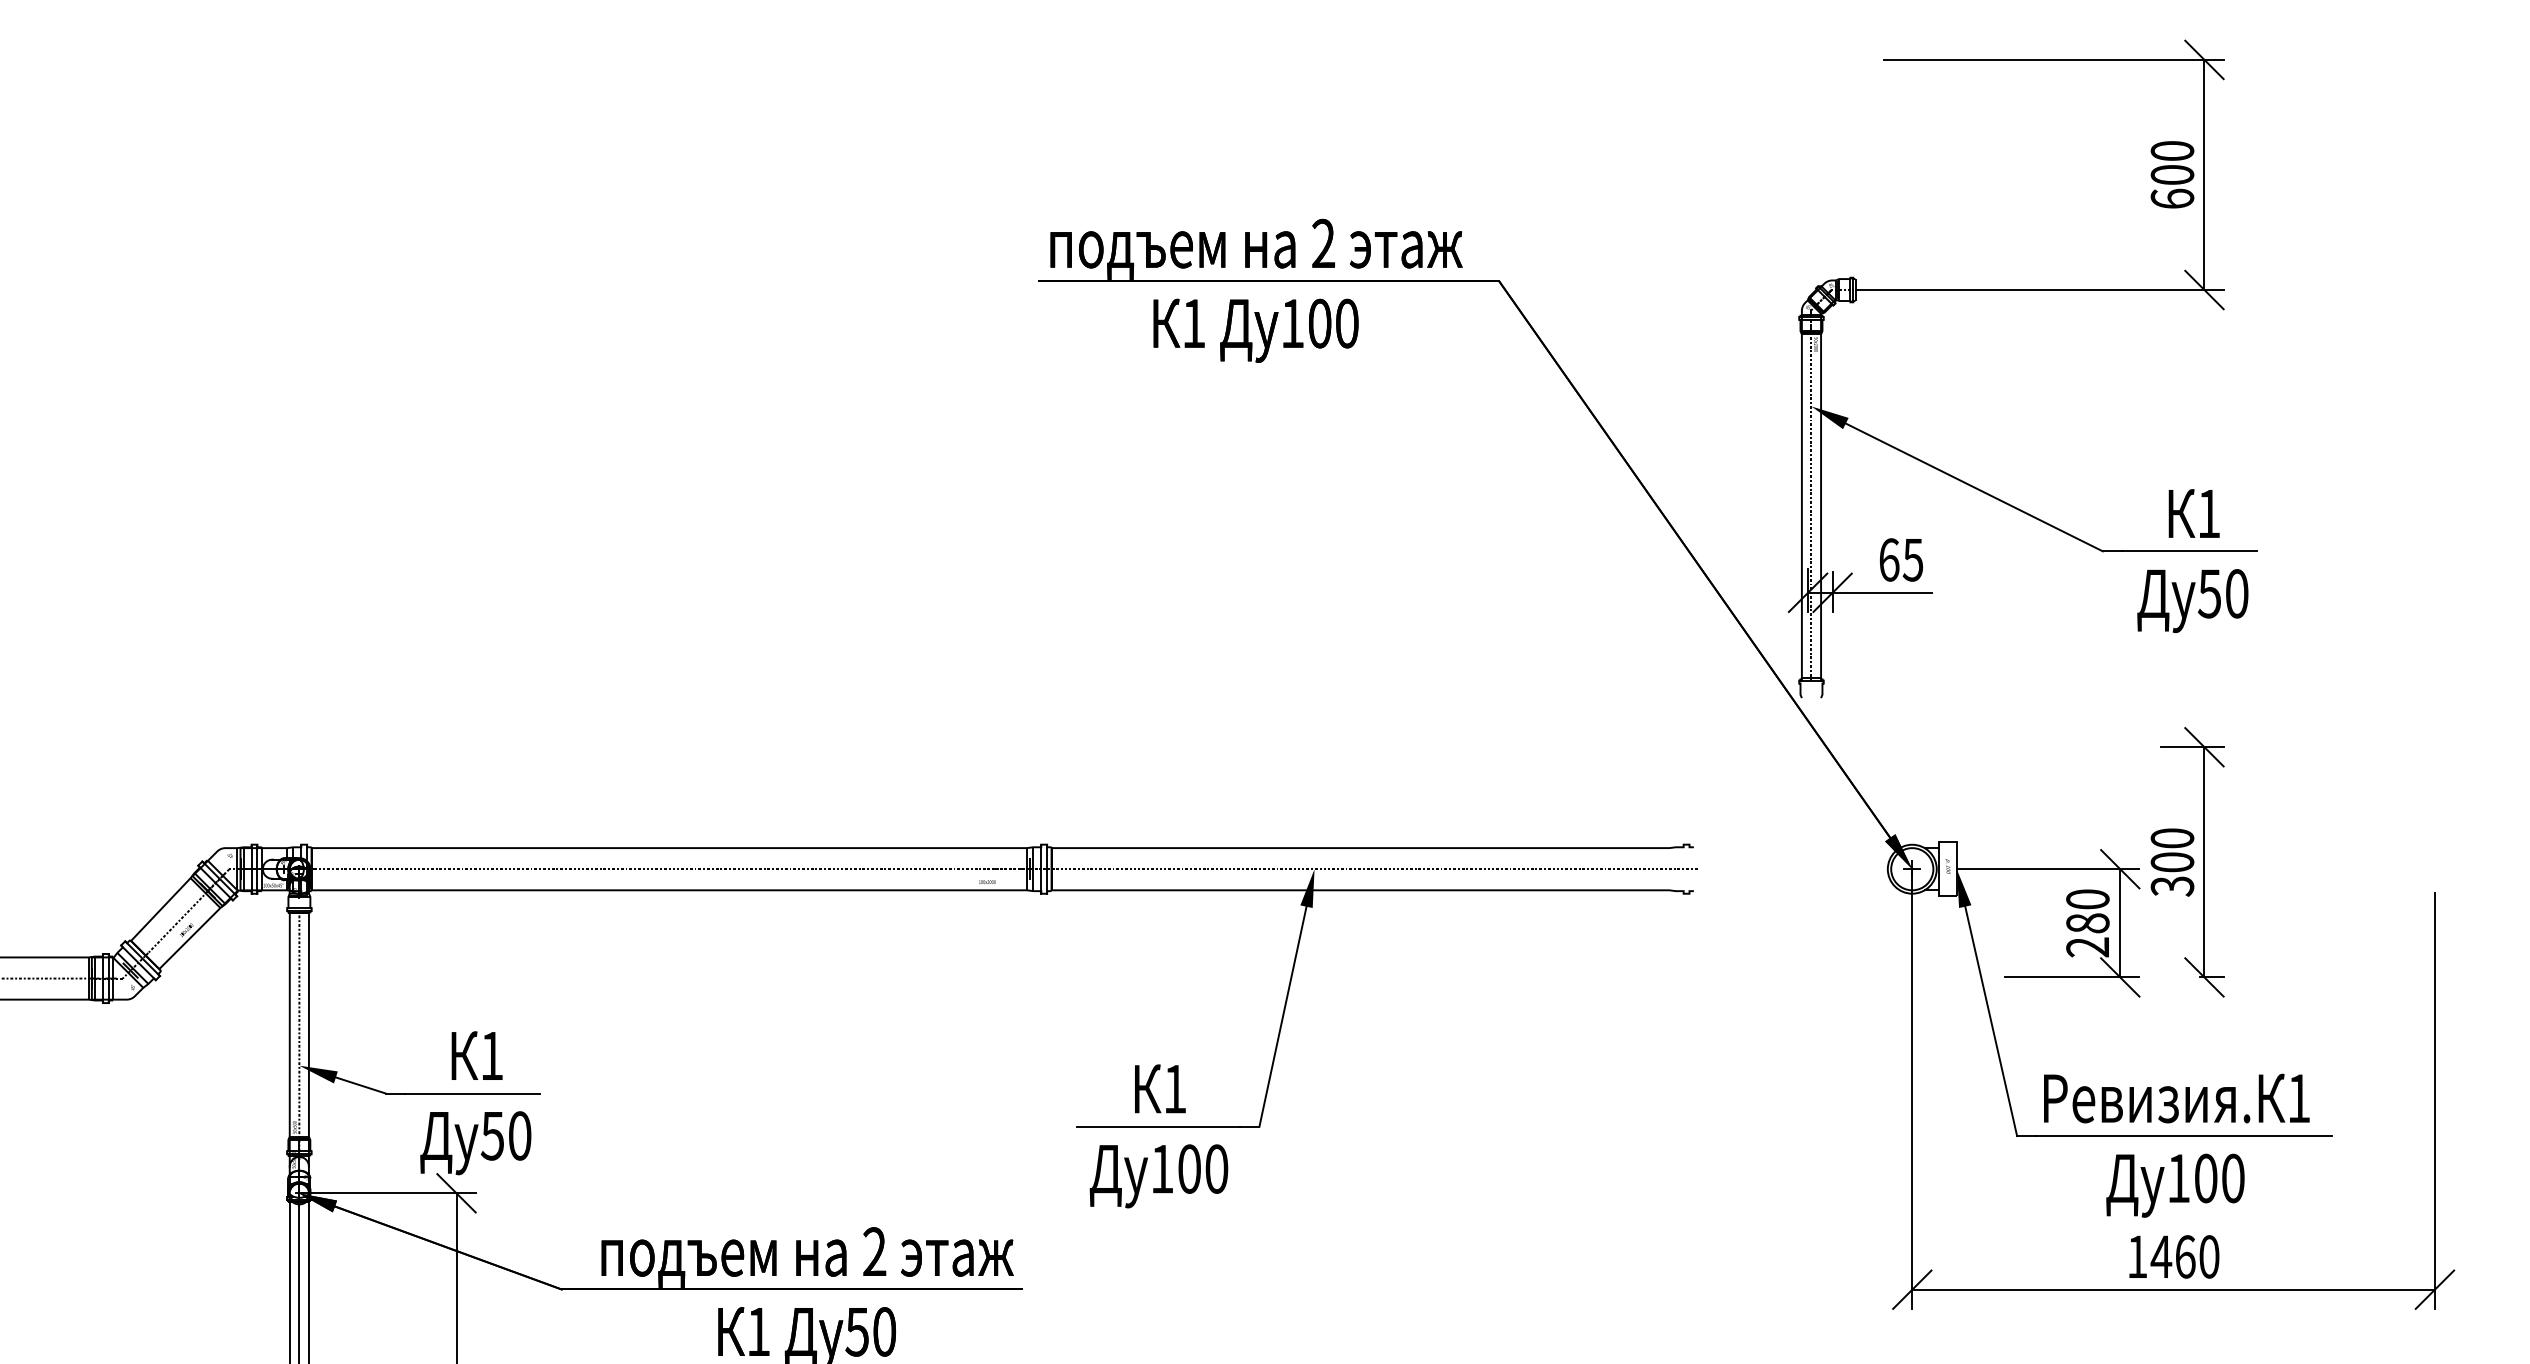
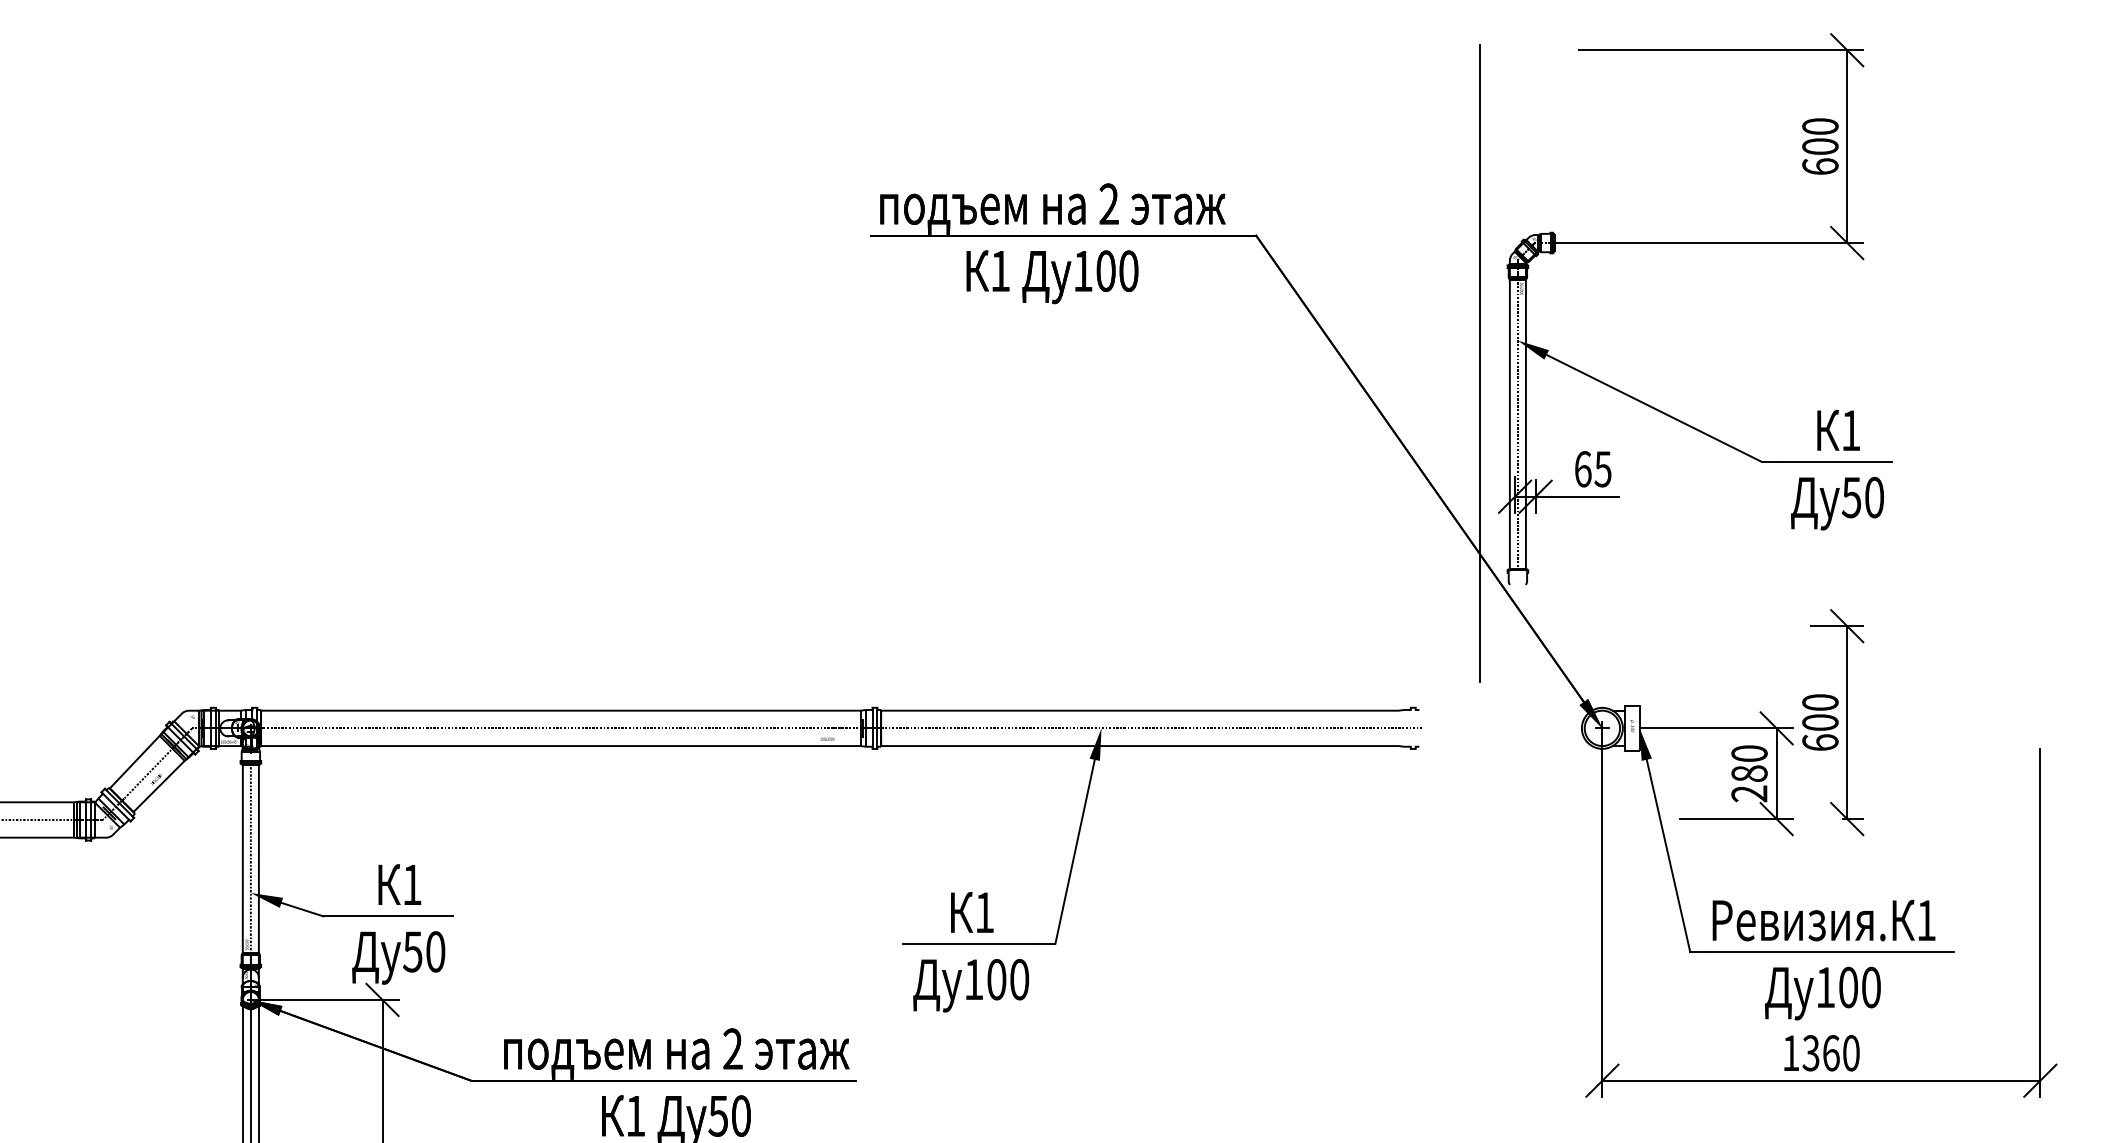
line: (1765, 433) -> (1479, 363), added
text: (2172, 886) -> (1820, 742), 300 -> 600
text: (2161, 1257) -> (1811, 1053), 1460 -> 1360

